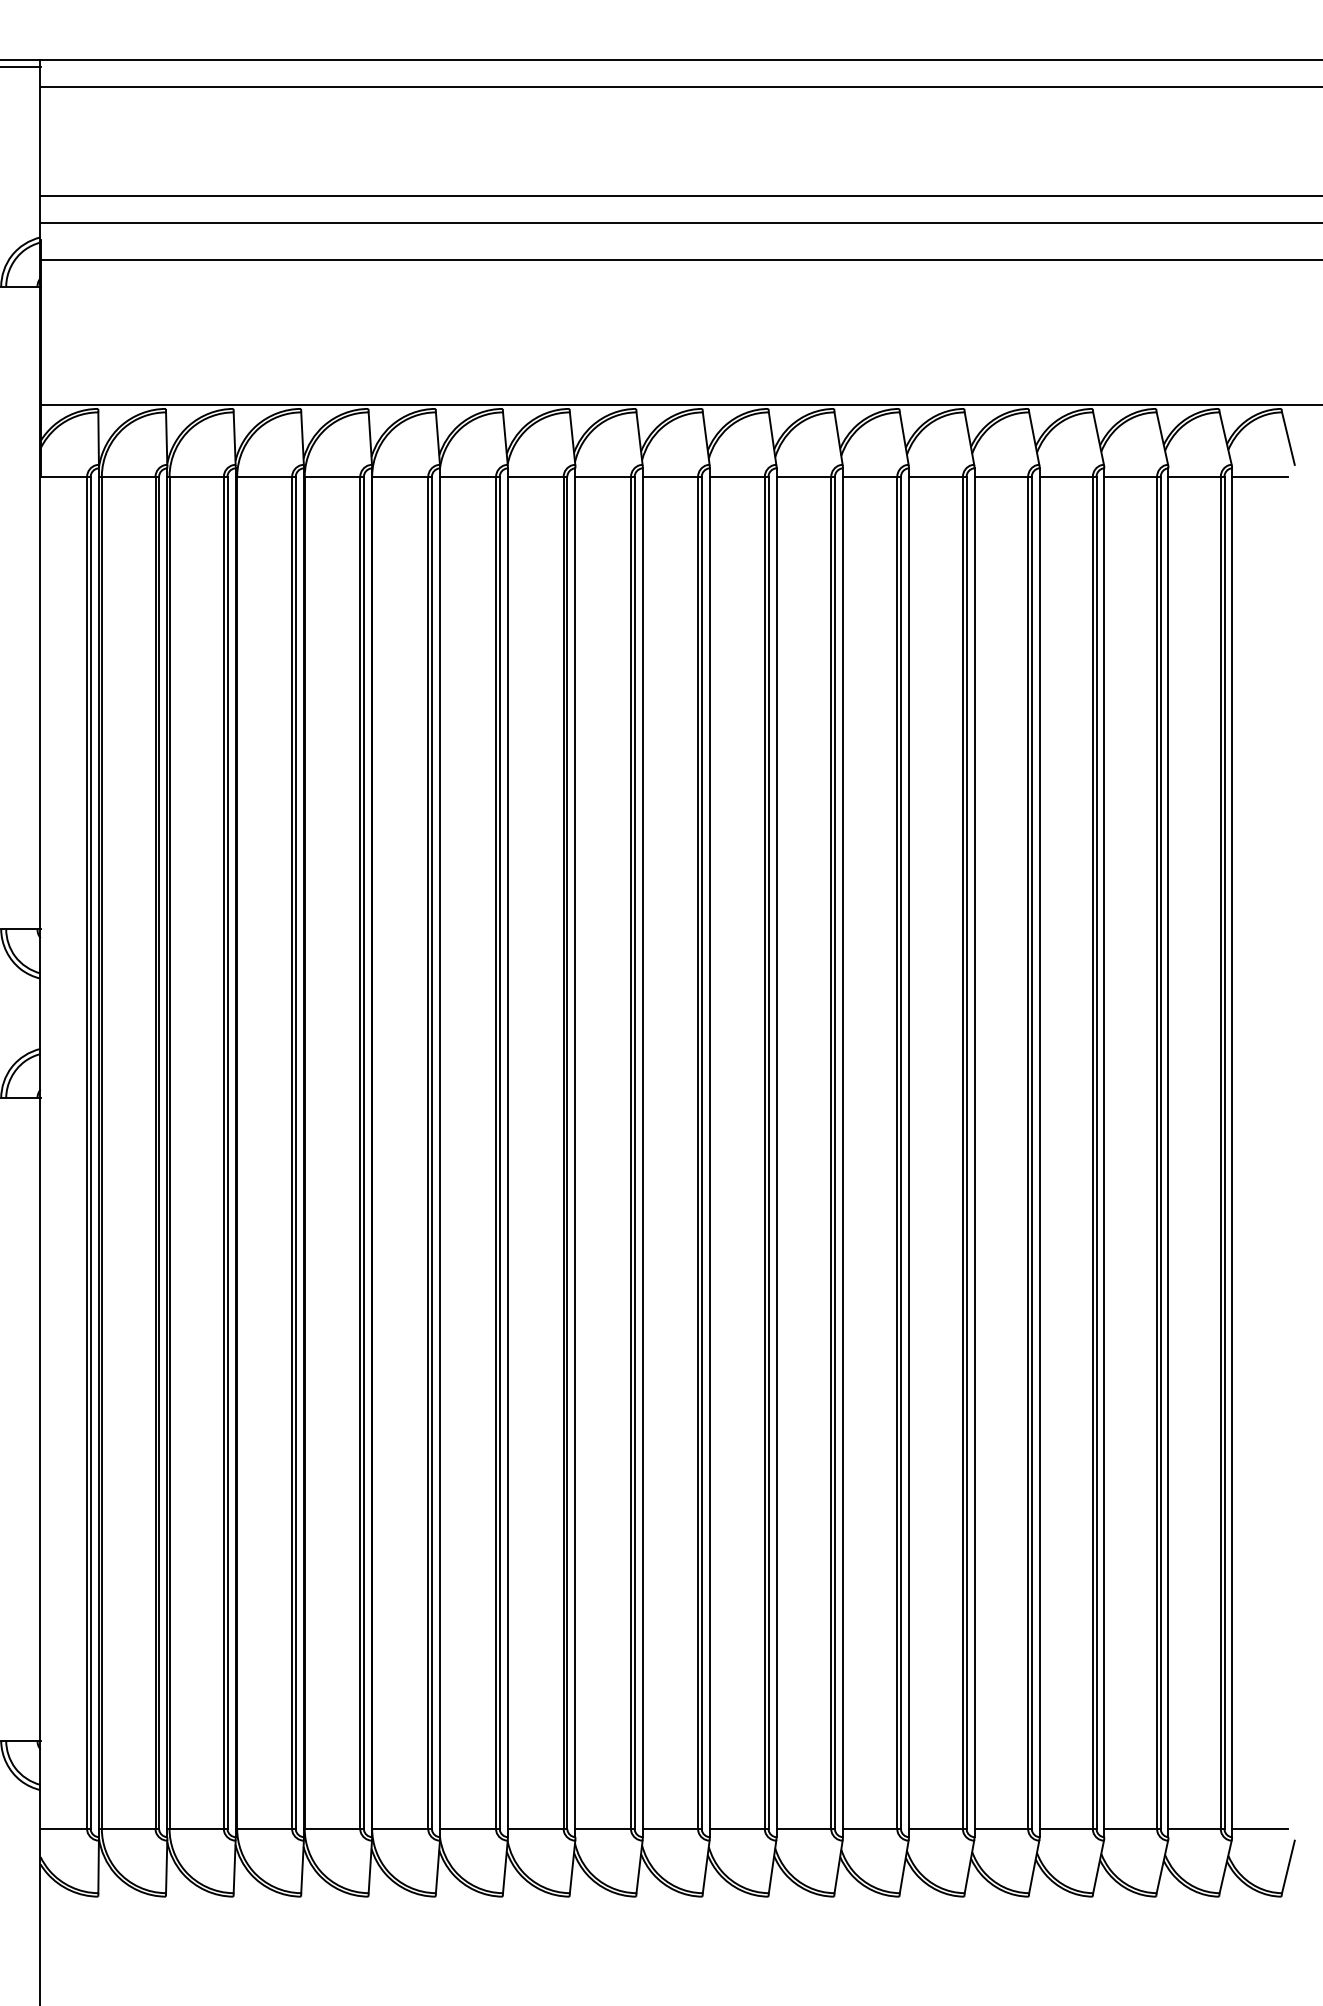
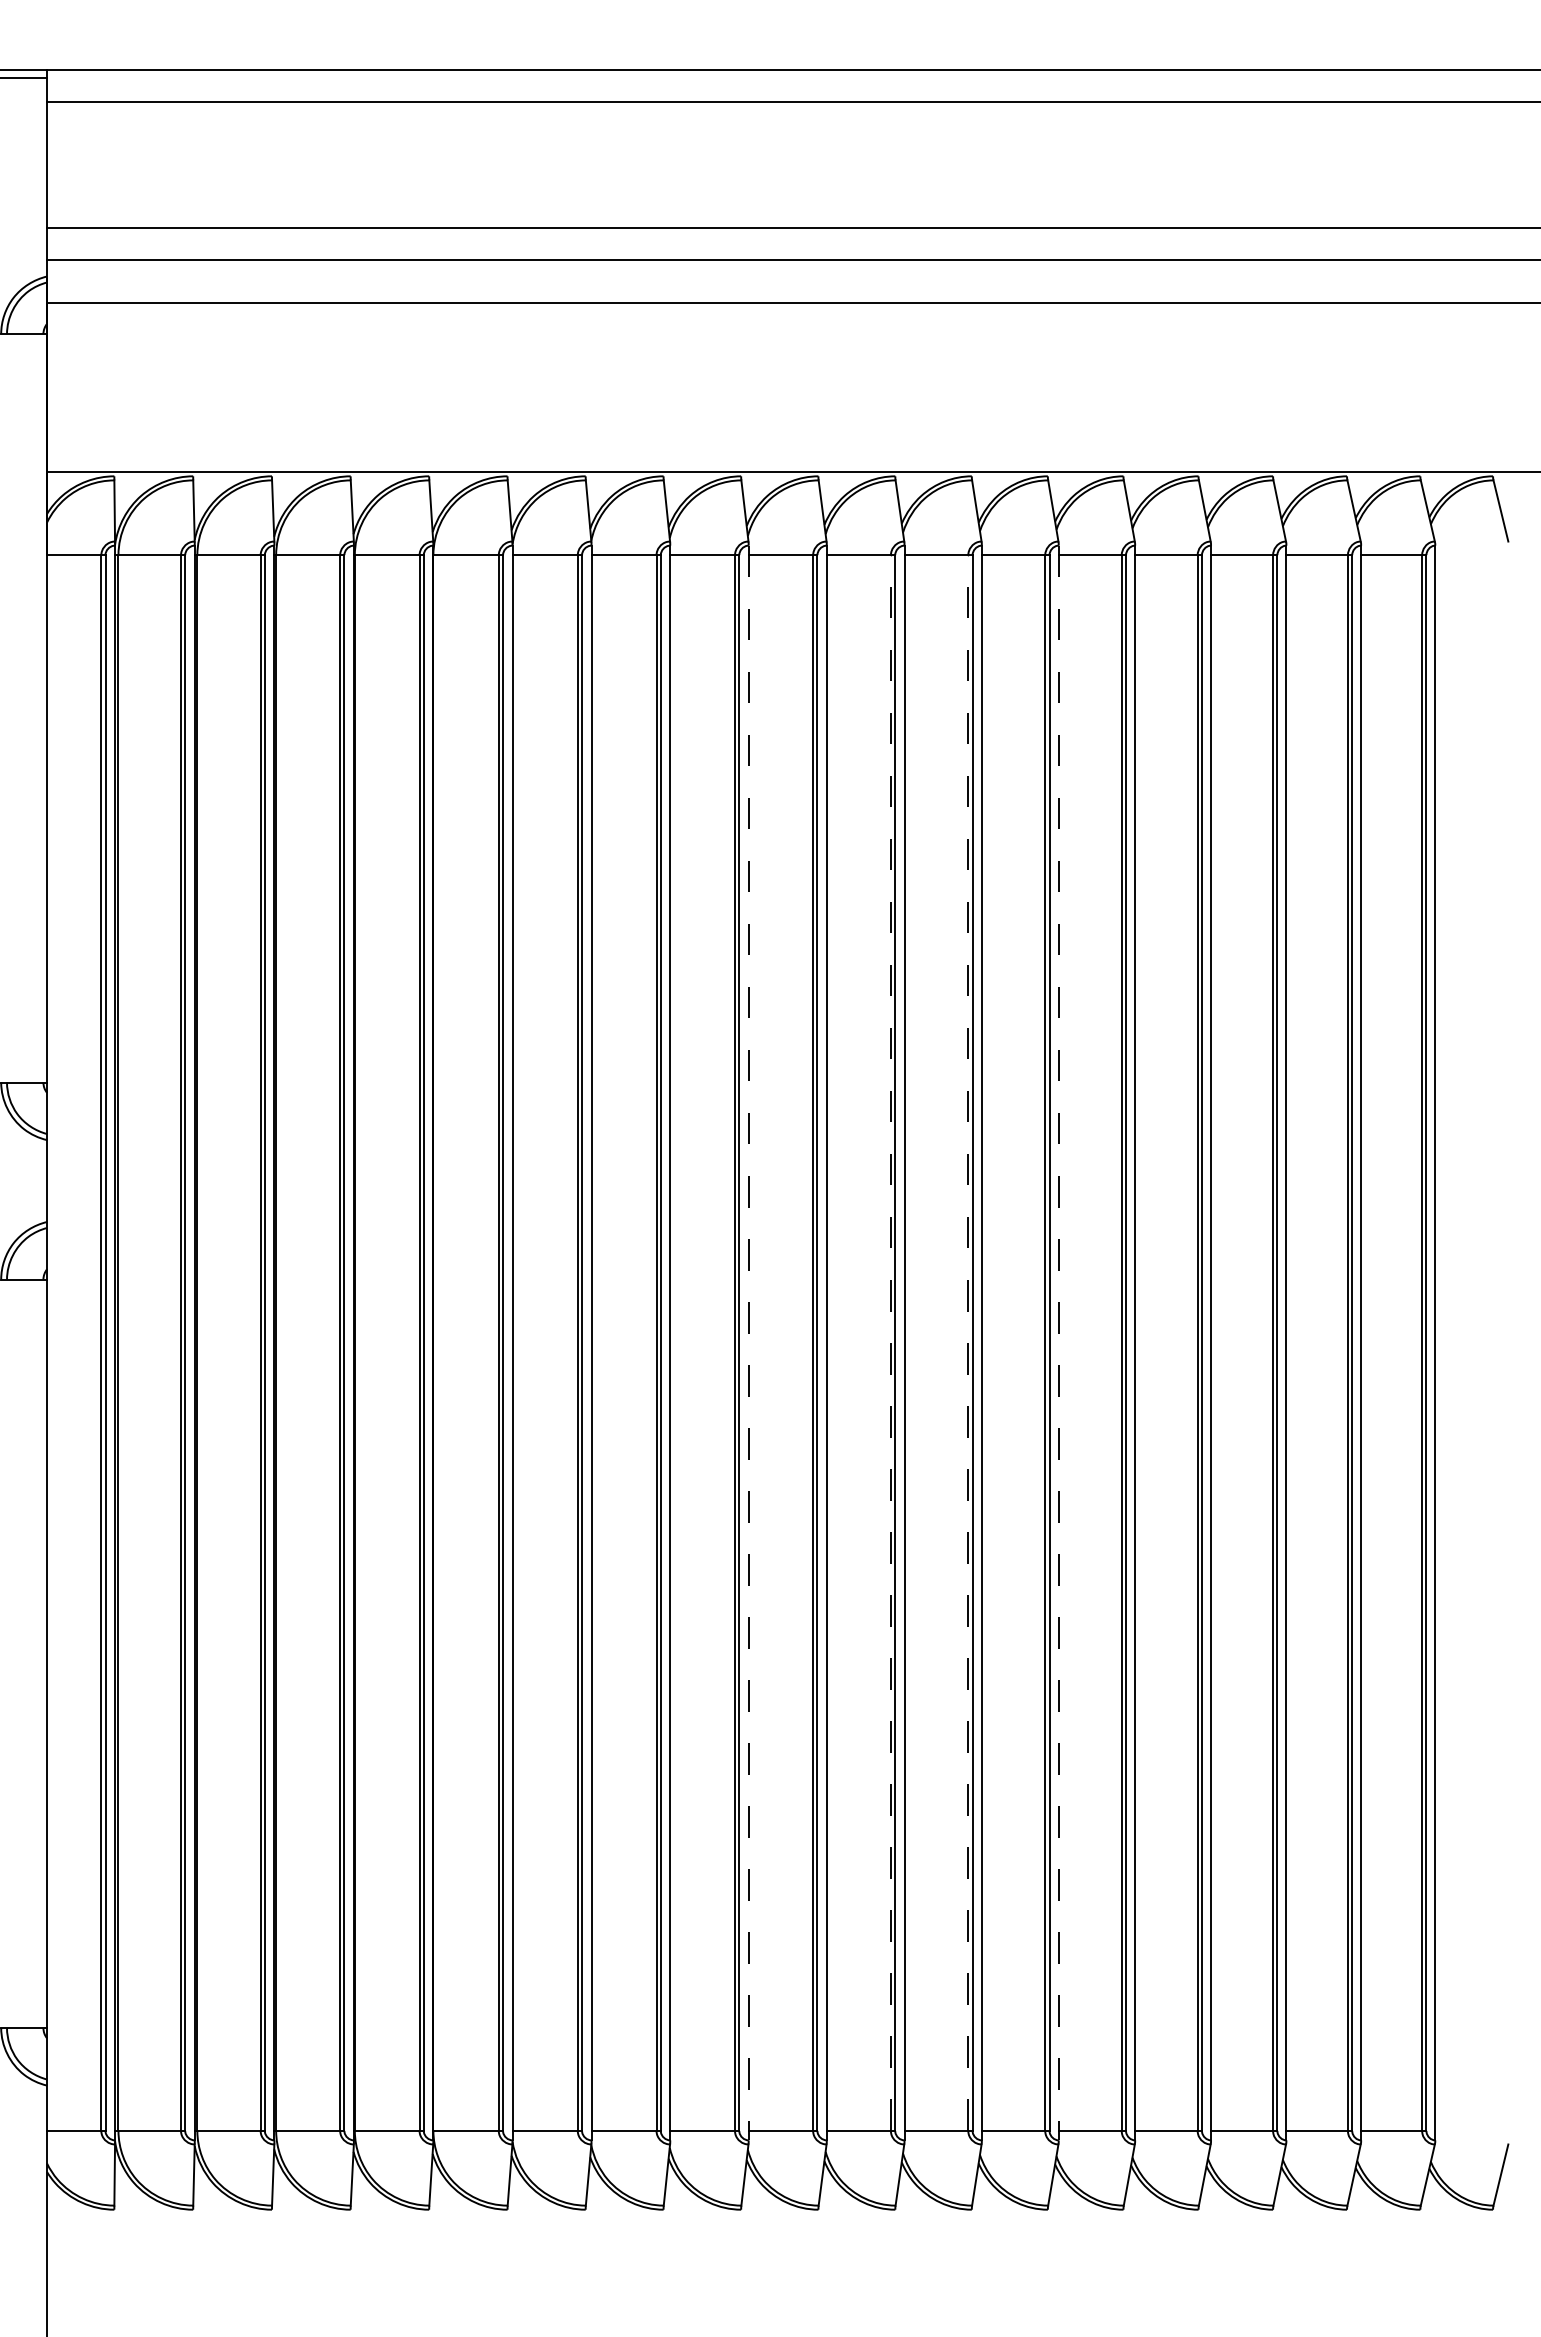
line: (1259, 476) -> (1467, 555), removed
line: (642, 1153) -> (748, 1343), solid -> dashed
line: (764, 1153) -> (890, 1343), solid -> dashed
line: (831, 1153) -> (968, 1343), solid -> dashed
line: (908, 1153) -> (1058, 1343), solid -> dashed
line: (1259, 1828) -> (1467, 2130), removed

